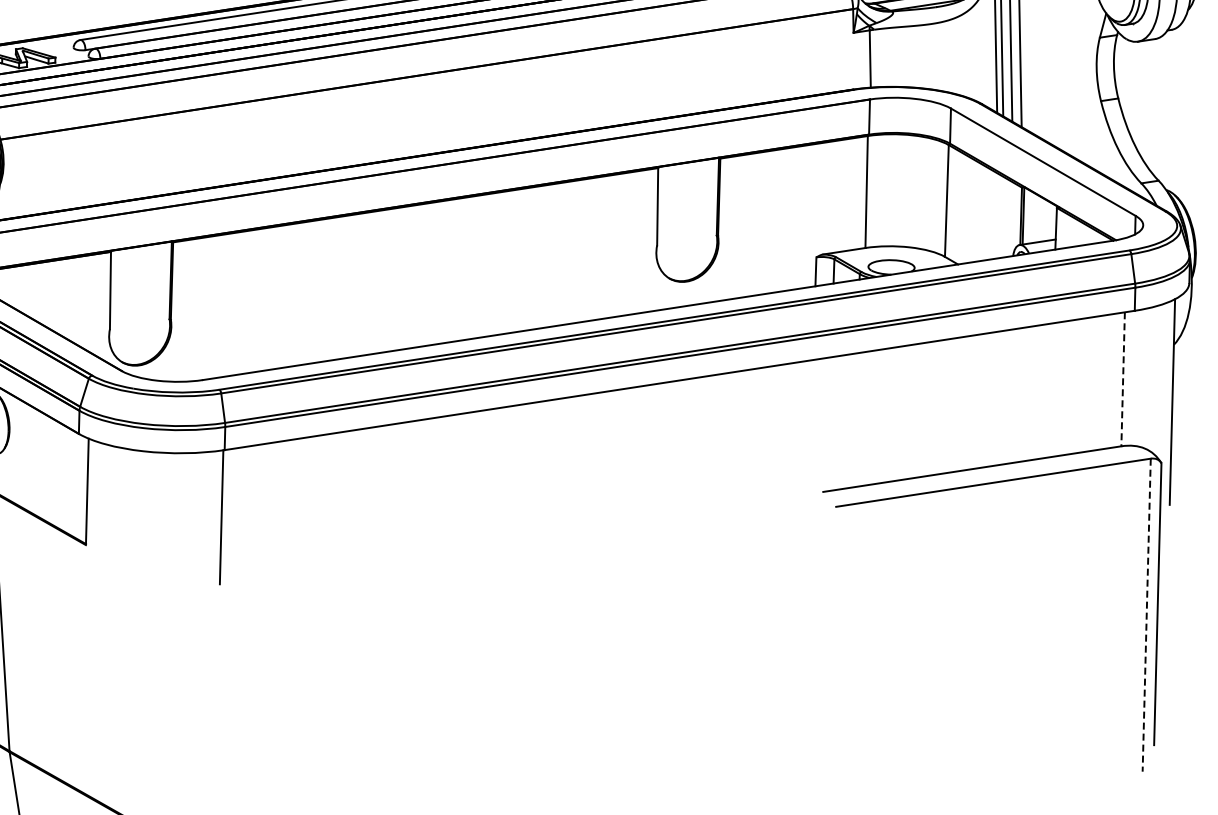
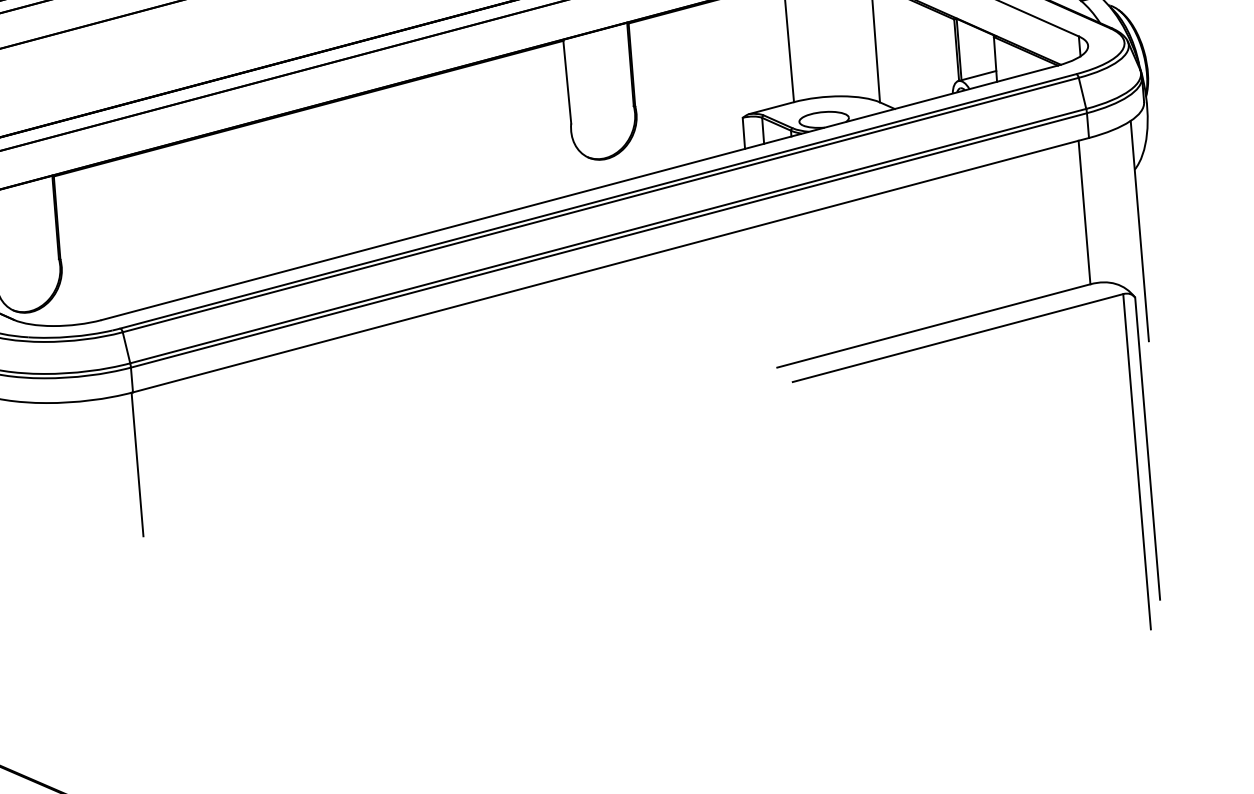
line: (1123, 379) -> (1084, 212), dashed -> solid
line: (1146, 615) -> (1136, 462), dashed -> solid

